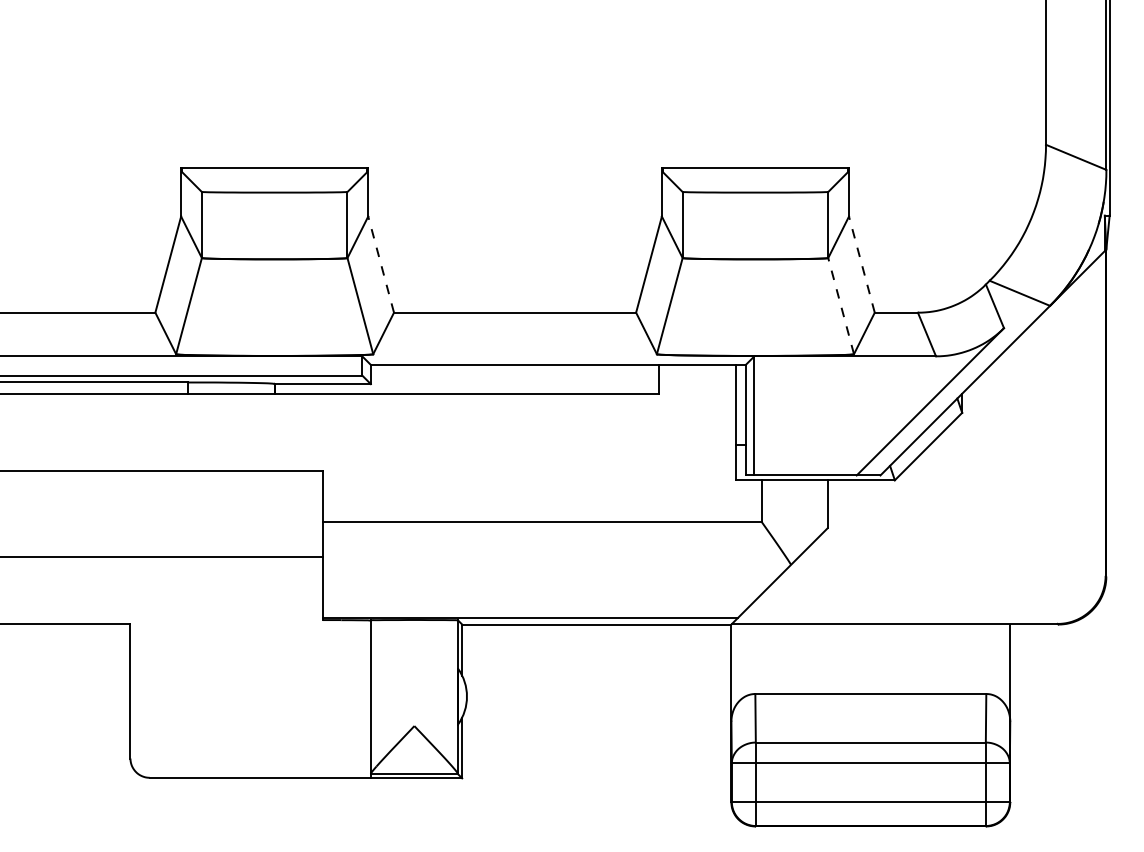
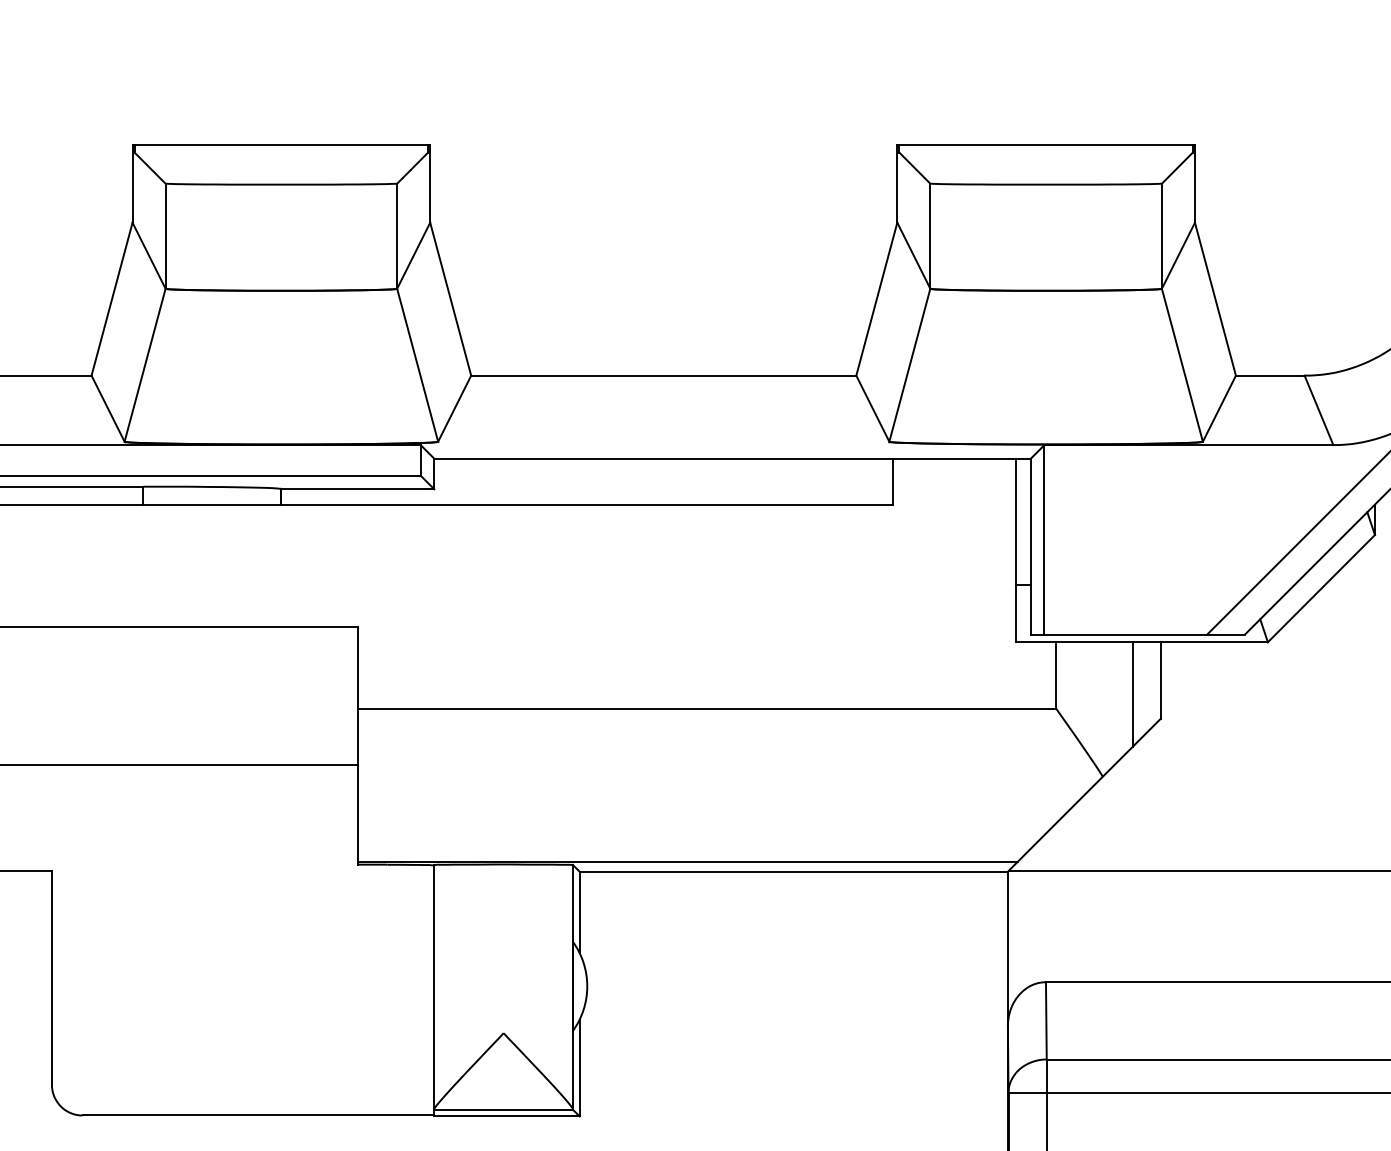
line: (381, 264) -> (451, 299), dashed -> solid
line: (861, 264) -> (1214, 299), dashed -> solid
line: (841, 306) -> (1183, 365), dashed -> solid
line: (809, 512) -> (1132, 693), added

